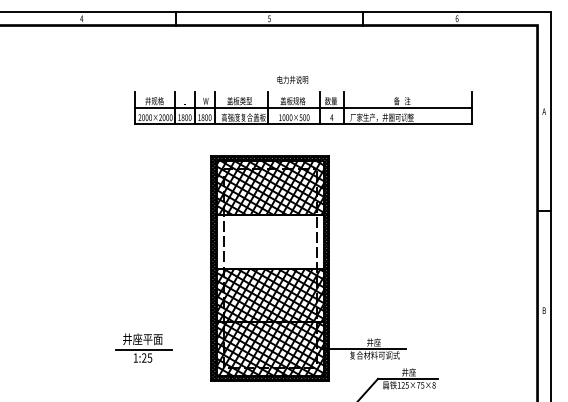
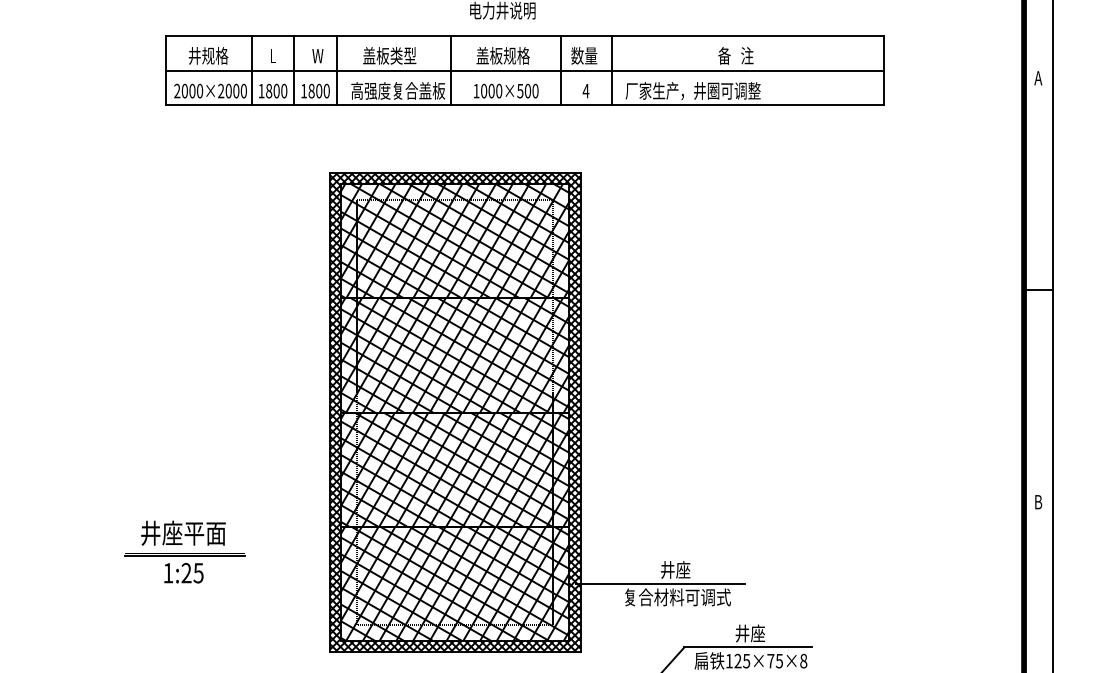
line: (302, 92) -> (523, 37), added
hatch: (270, 241) -> (455, 354), added
part: (143, 347) -> (184, 550), moved

